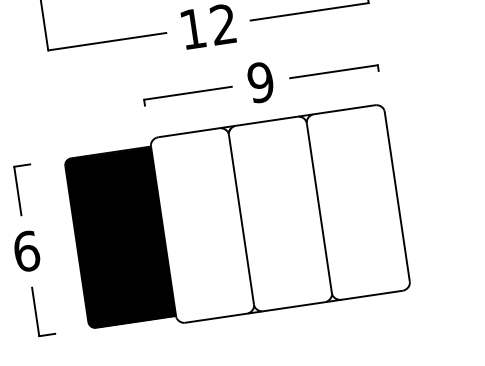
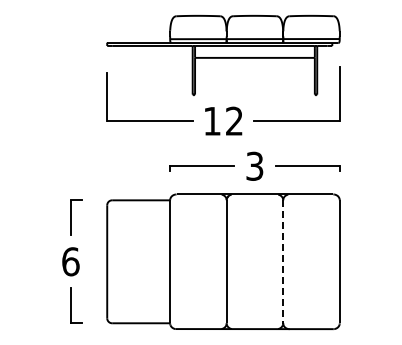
text: (260, 81) -> (254, 165), 9 -> 3
line: (319, 207) -> (283, 261), solid -> dashed
fill: (119, 237) -> (138, 261), removed

